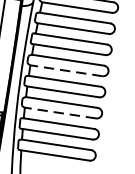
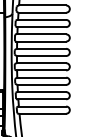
line: (66, 71) -> (41, 56), dashed -> solid
line: (59, 112) -> (41, 84), dashed -> solid

